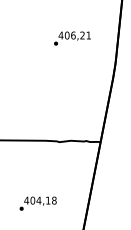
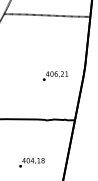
text: (72, 37) -> (55, 75), moved

